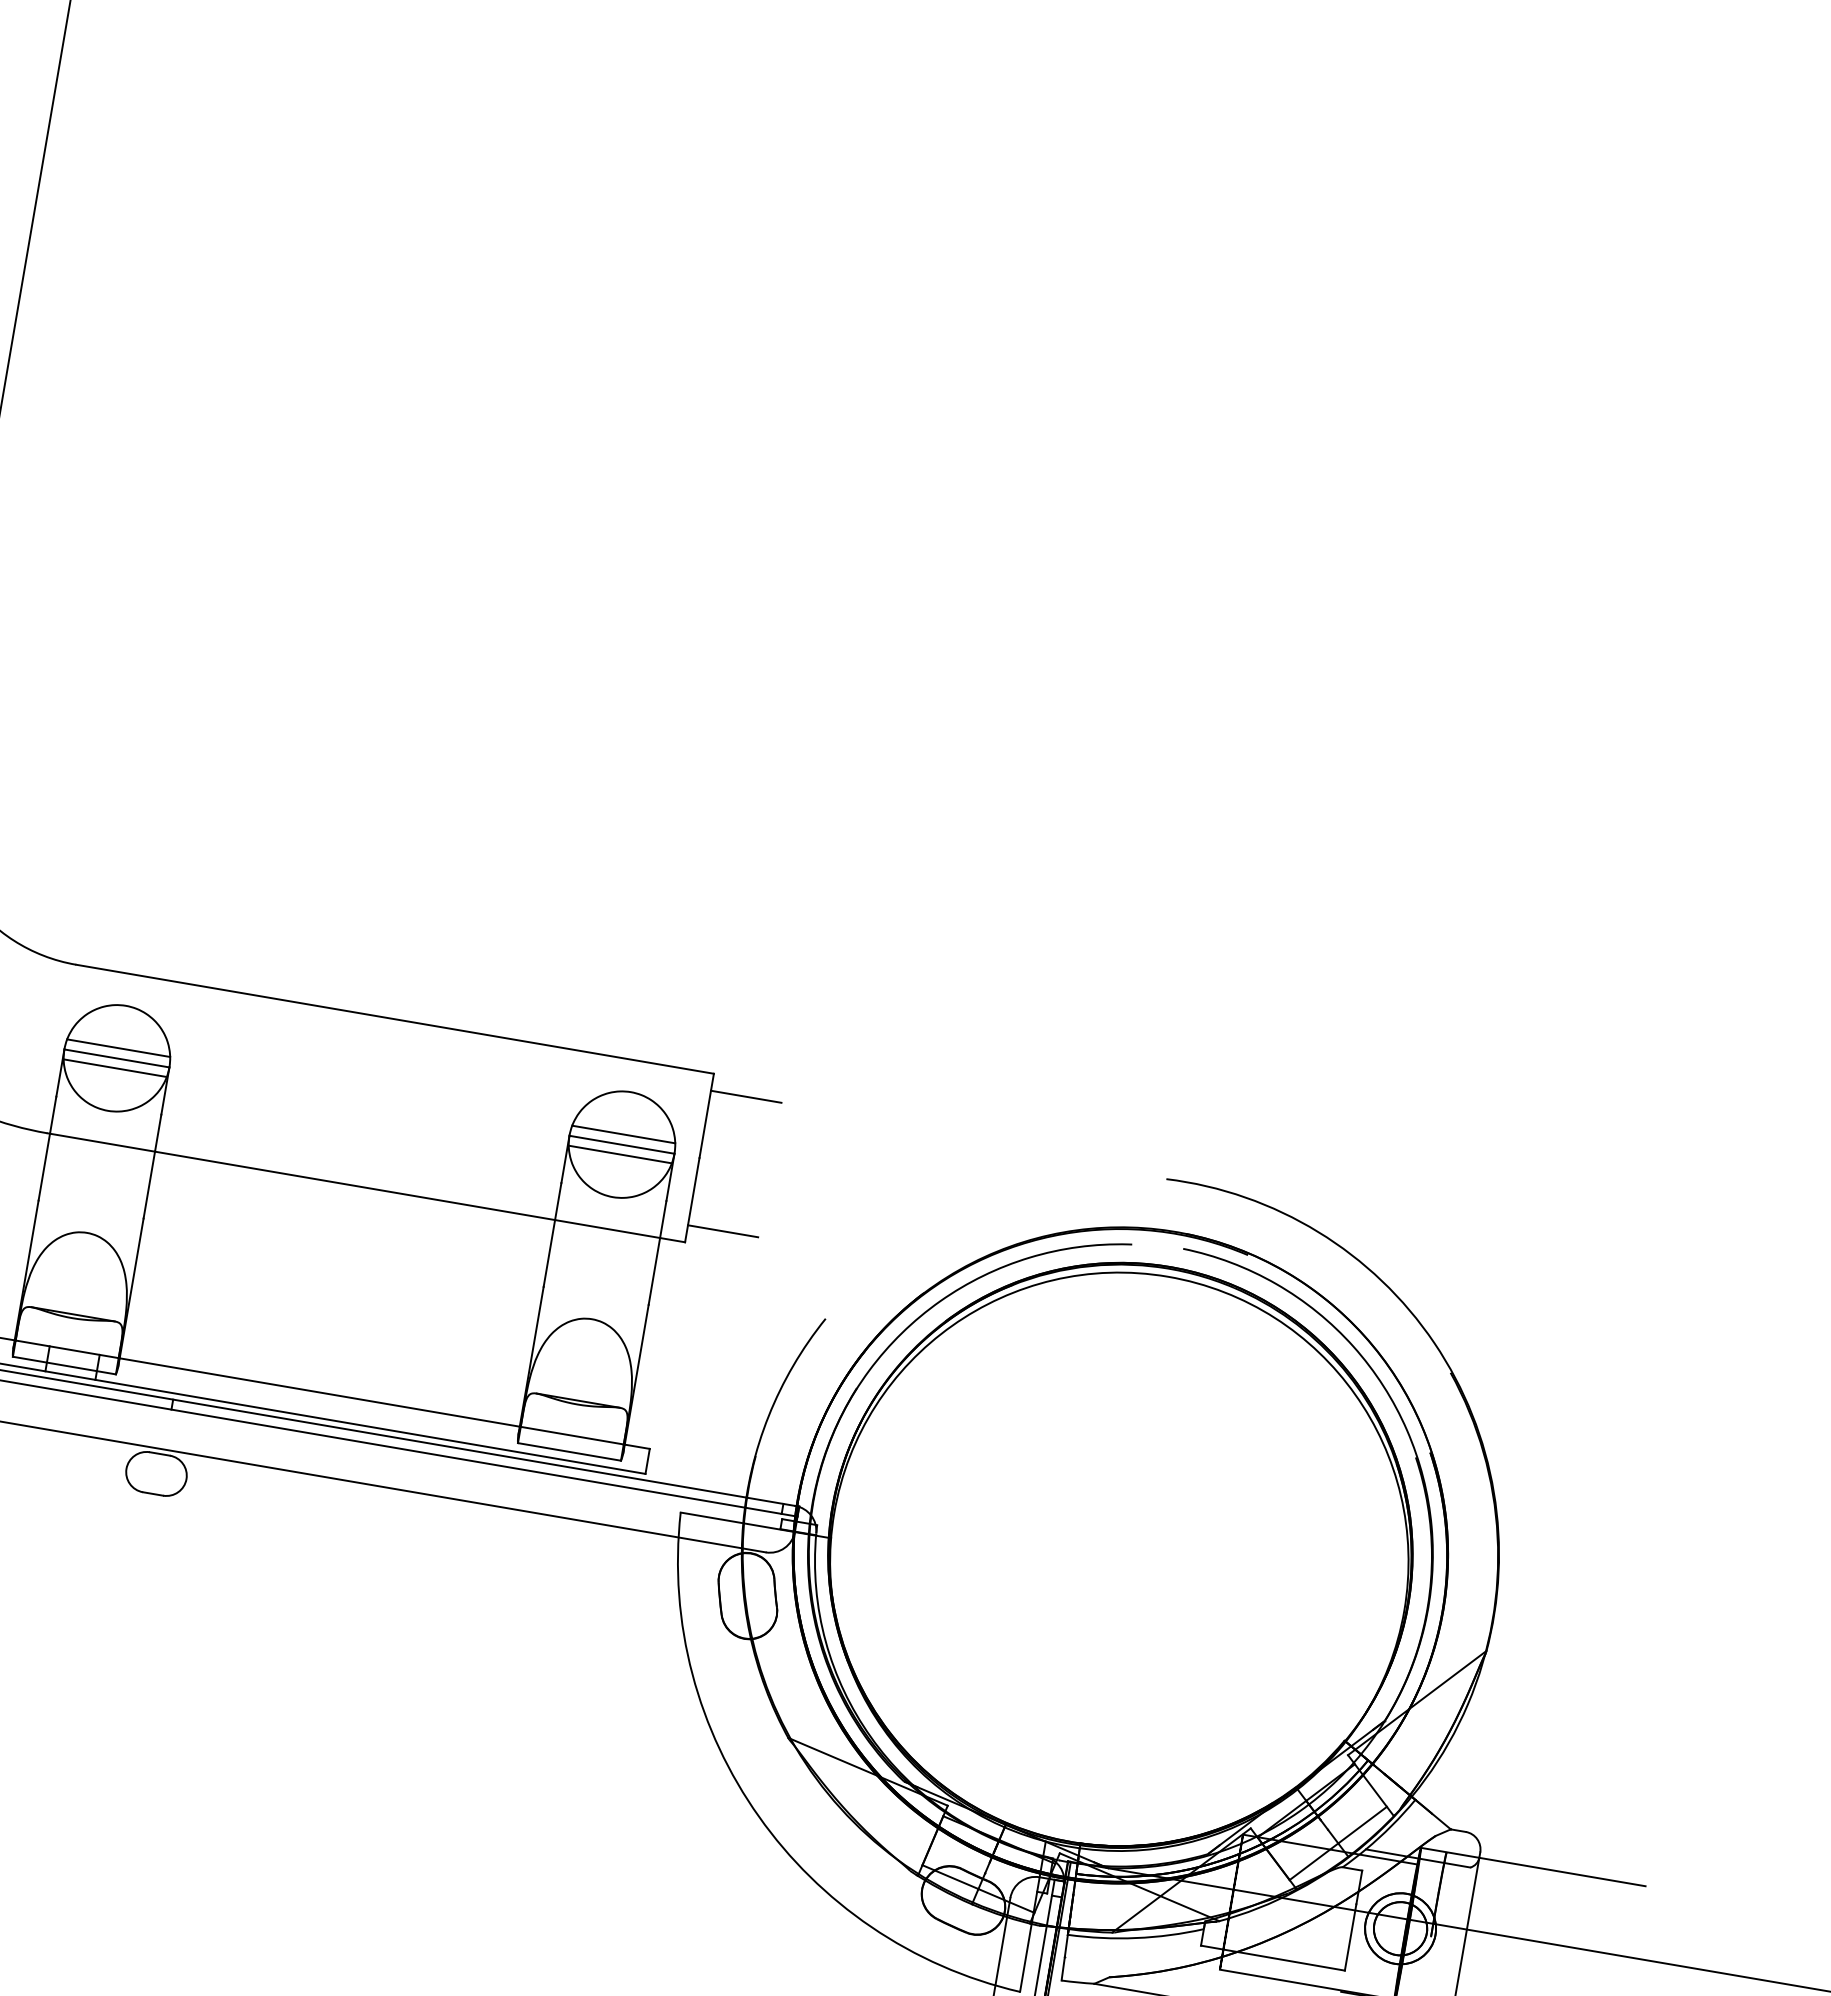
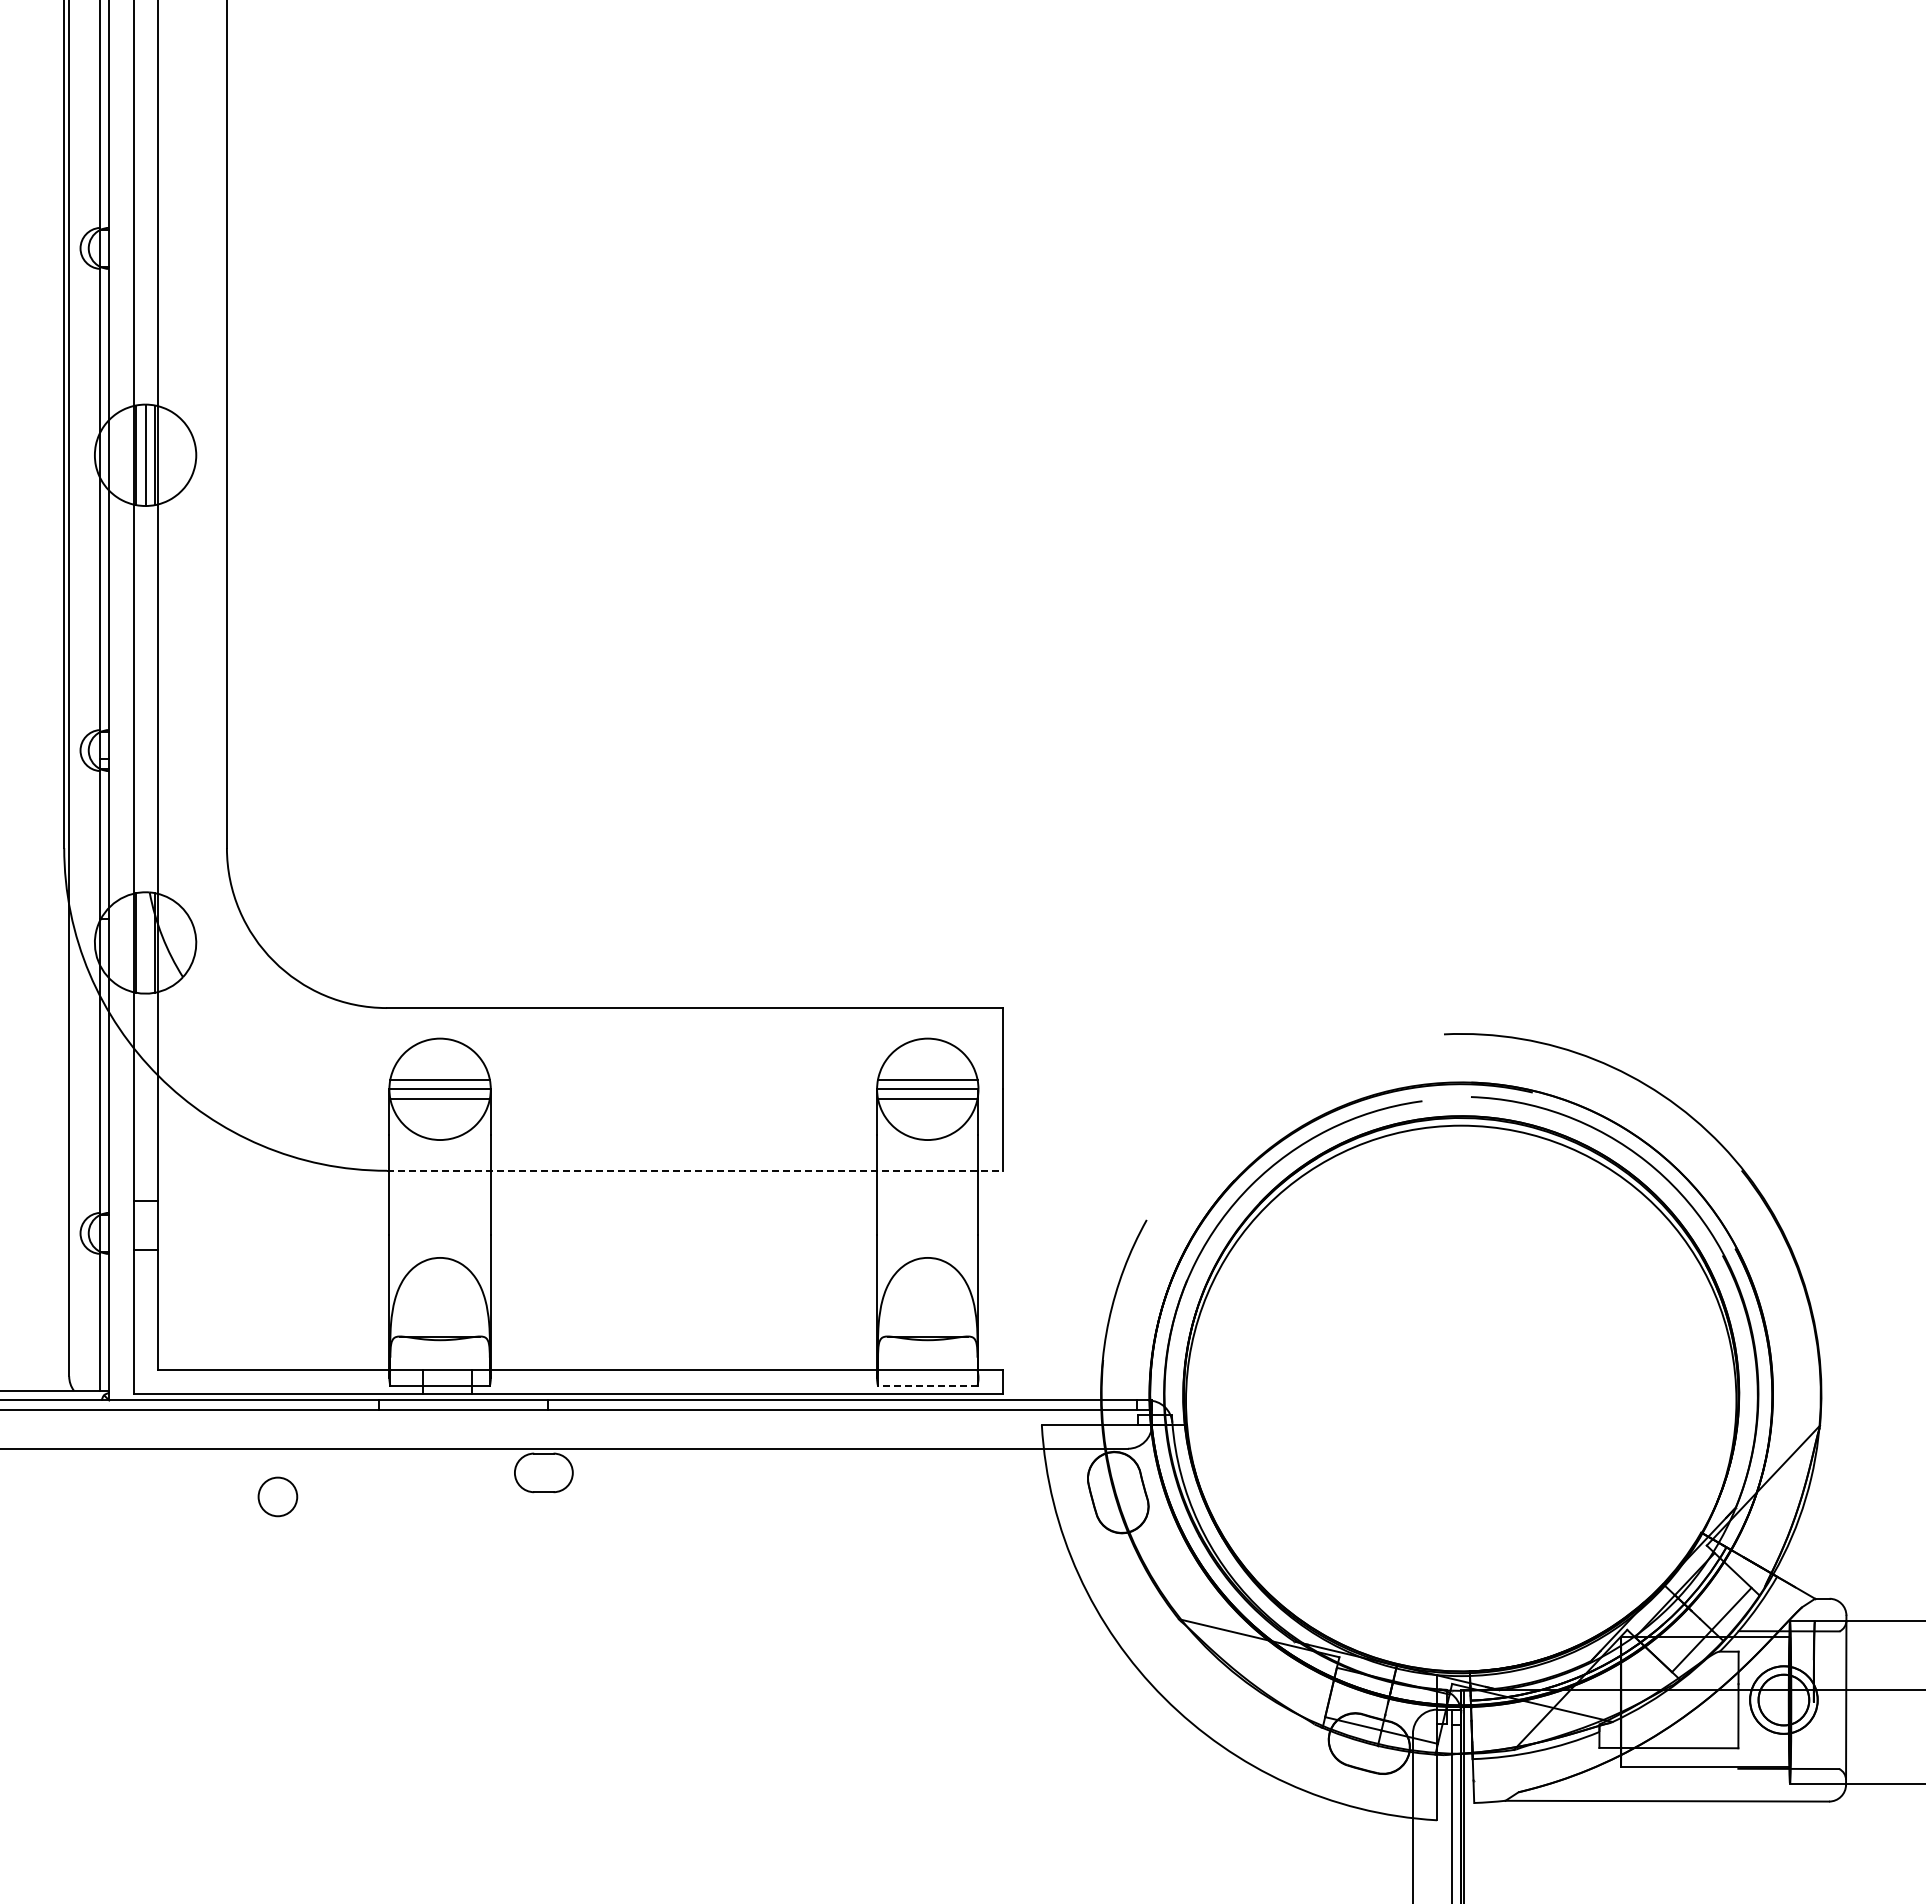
line: (746, 1096) -> (1036, 1024), removed
line: (366, 1187) -> (694, 1170), solid -> dashed
line: (723, 1231) -> (1036, 1154), removed
line: (569, 1451) -> (927, 1385), solid -> dashed

